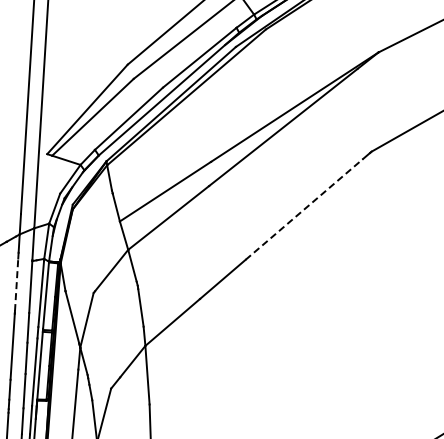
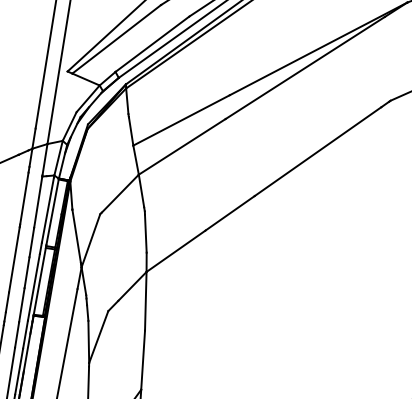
line: (304, 209) -> (318, 151), dashed -> solid
line: (16, 284) -> (24, 198), dashed -> solid

